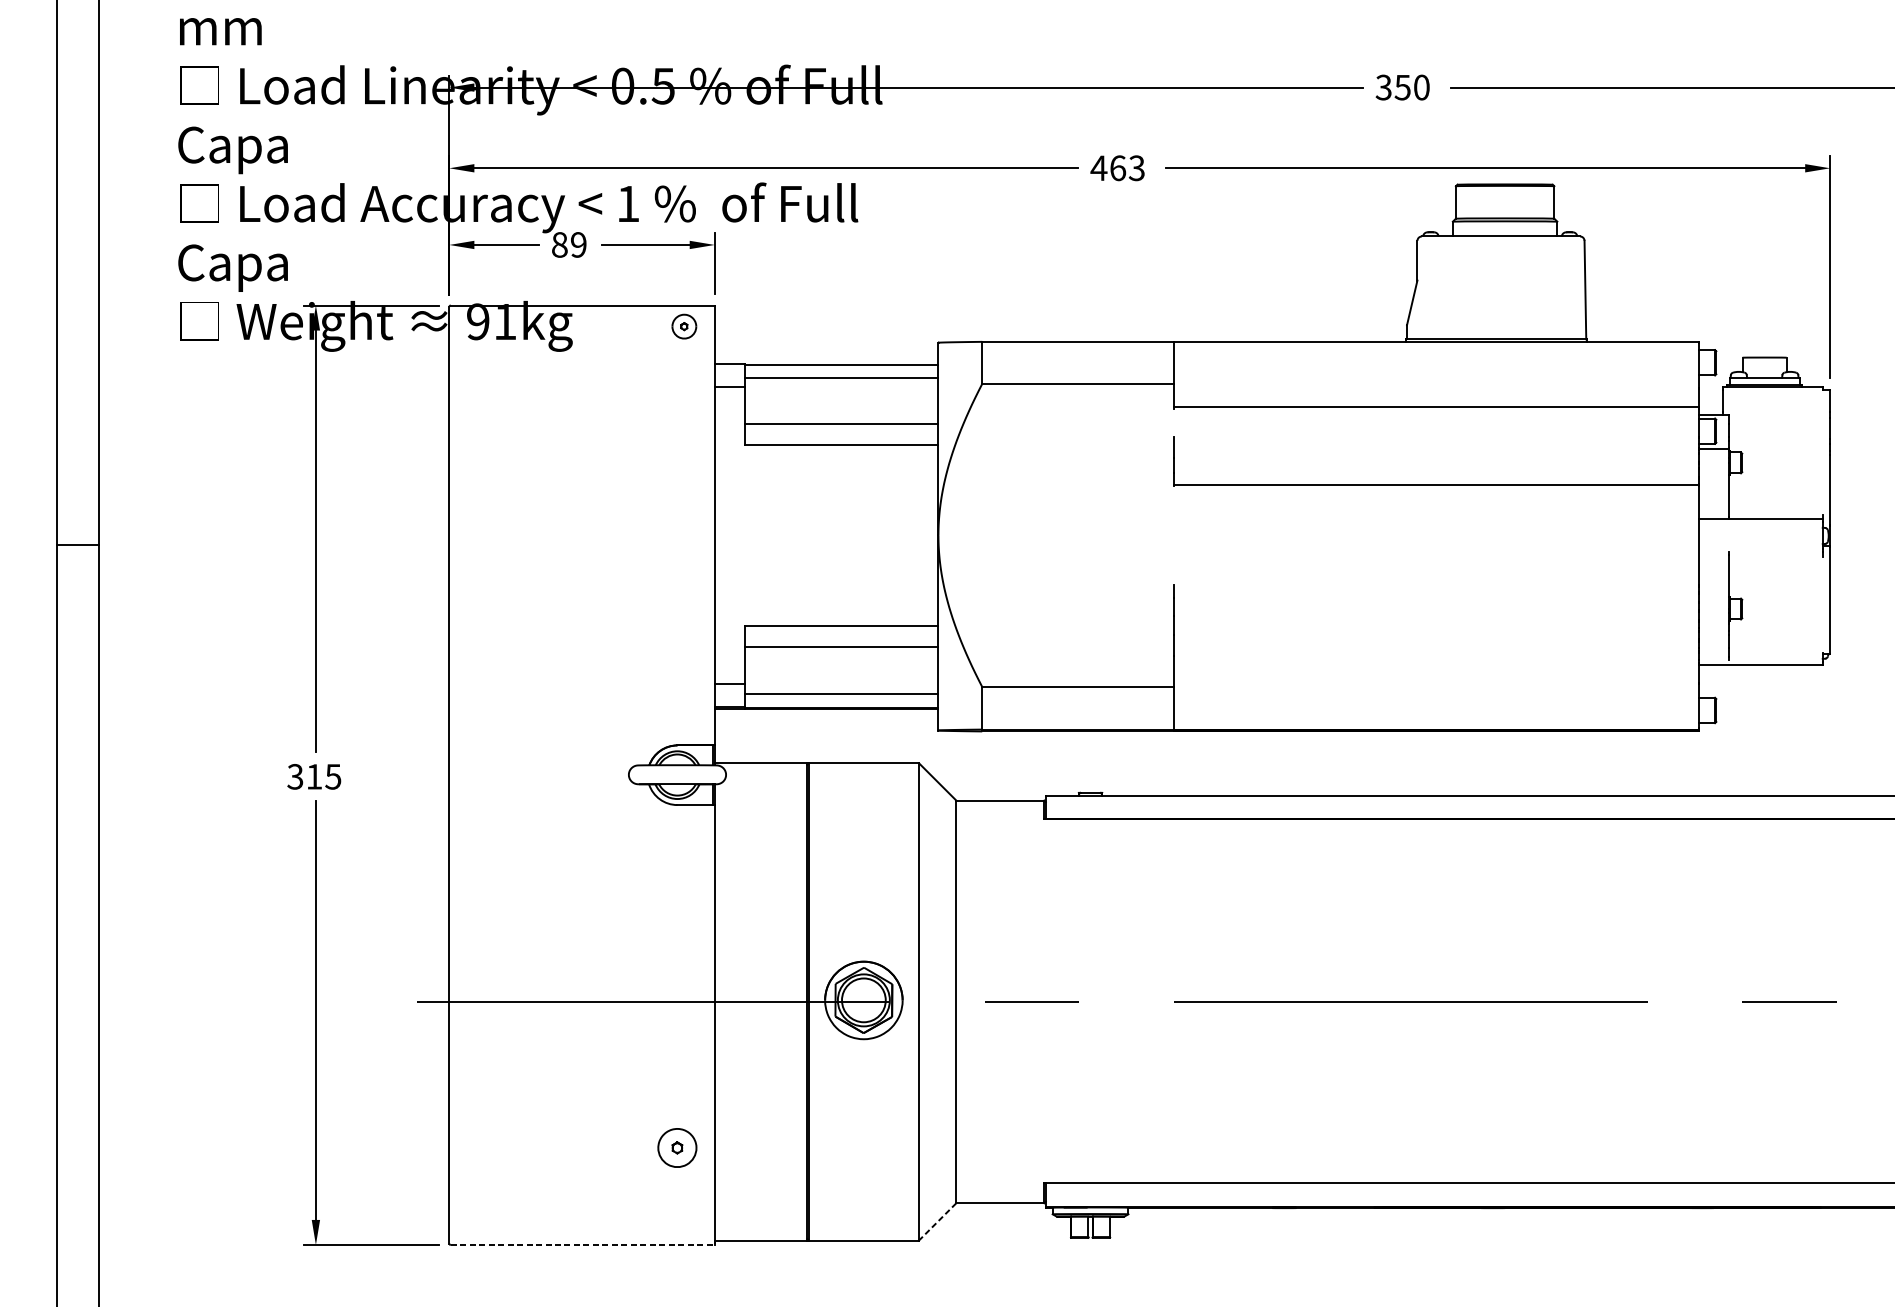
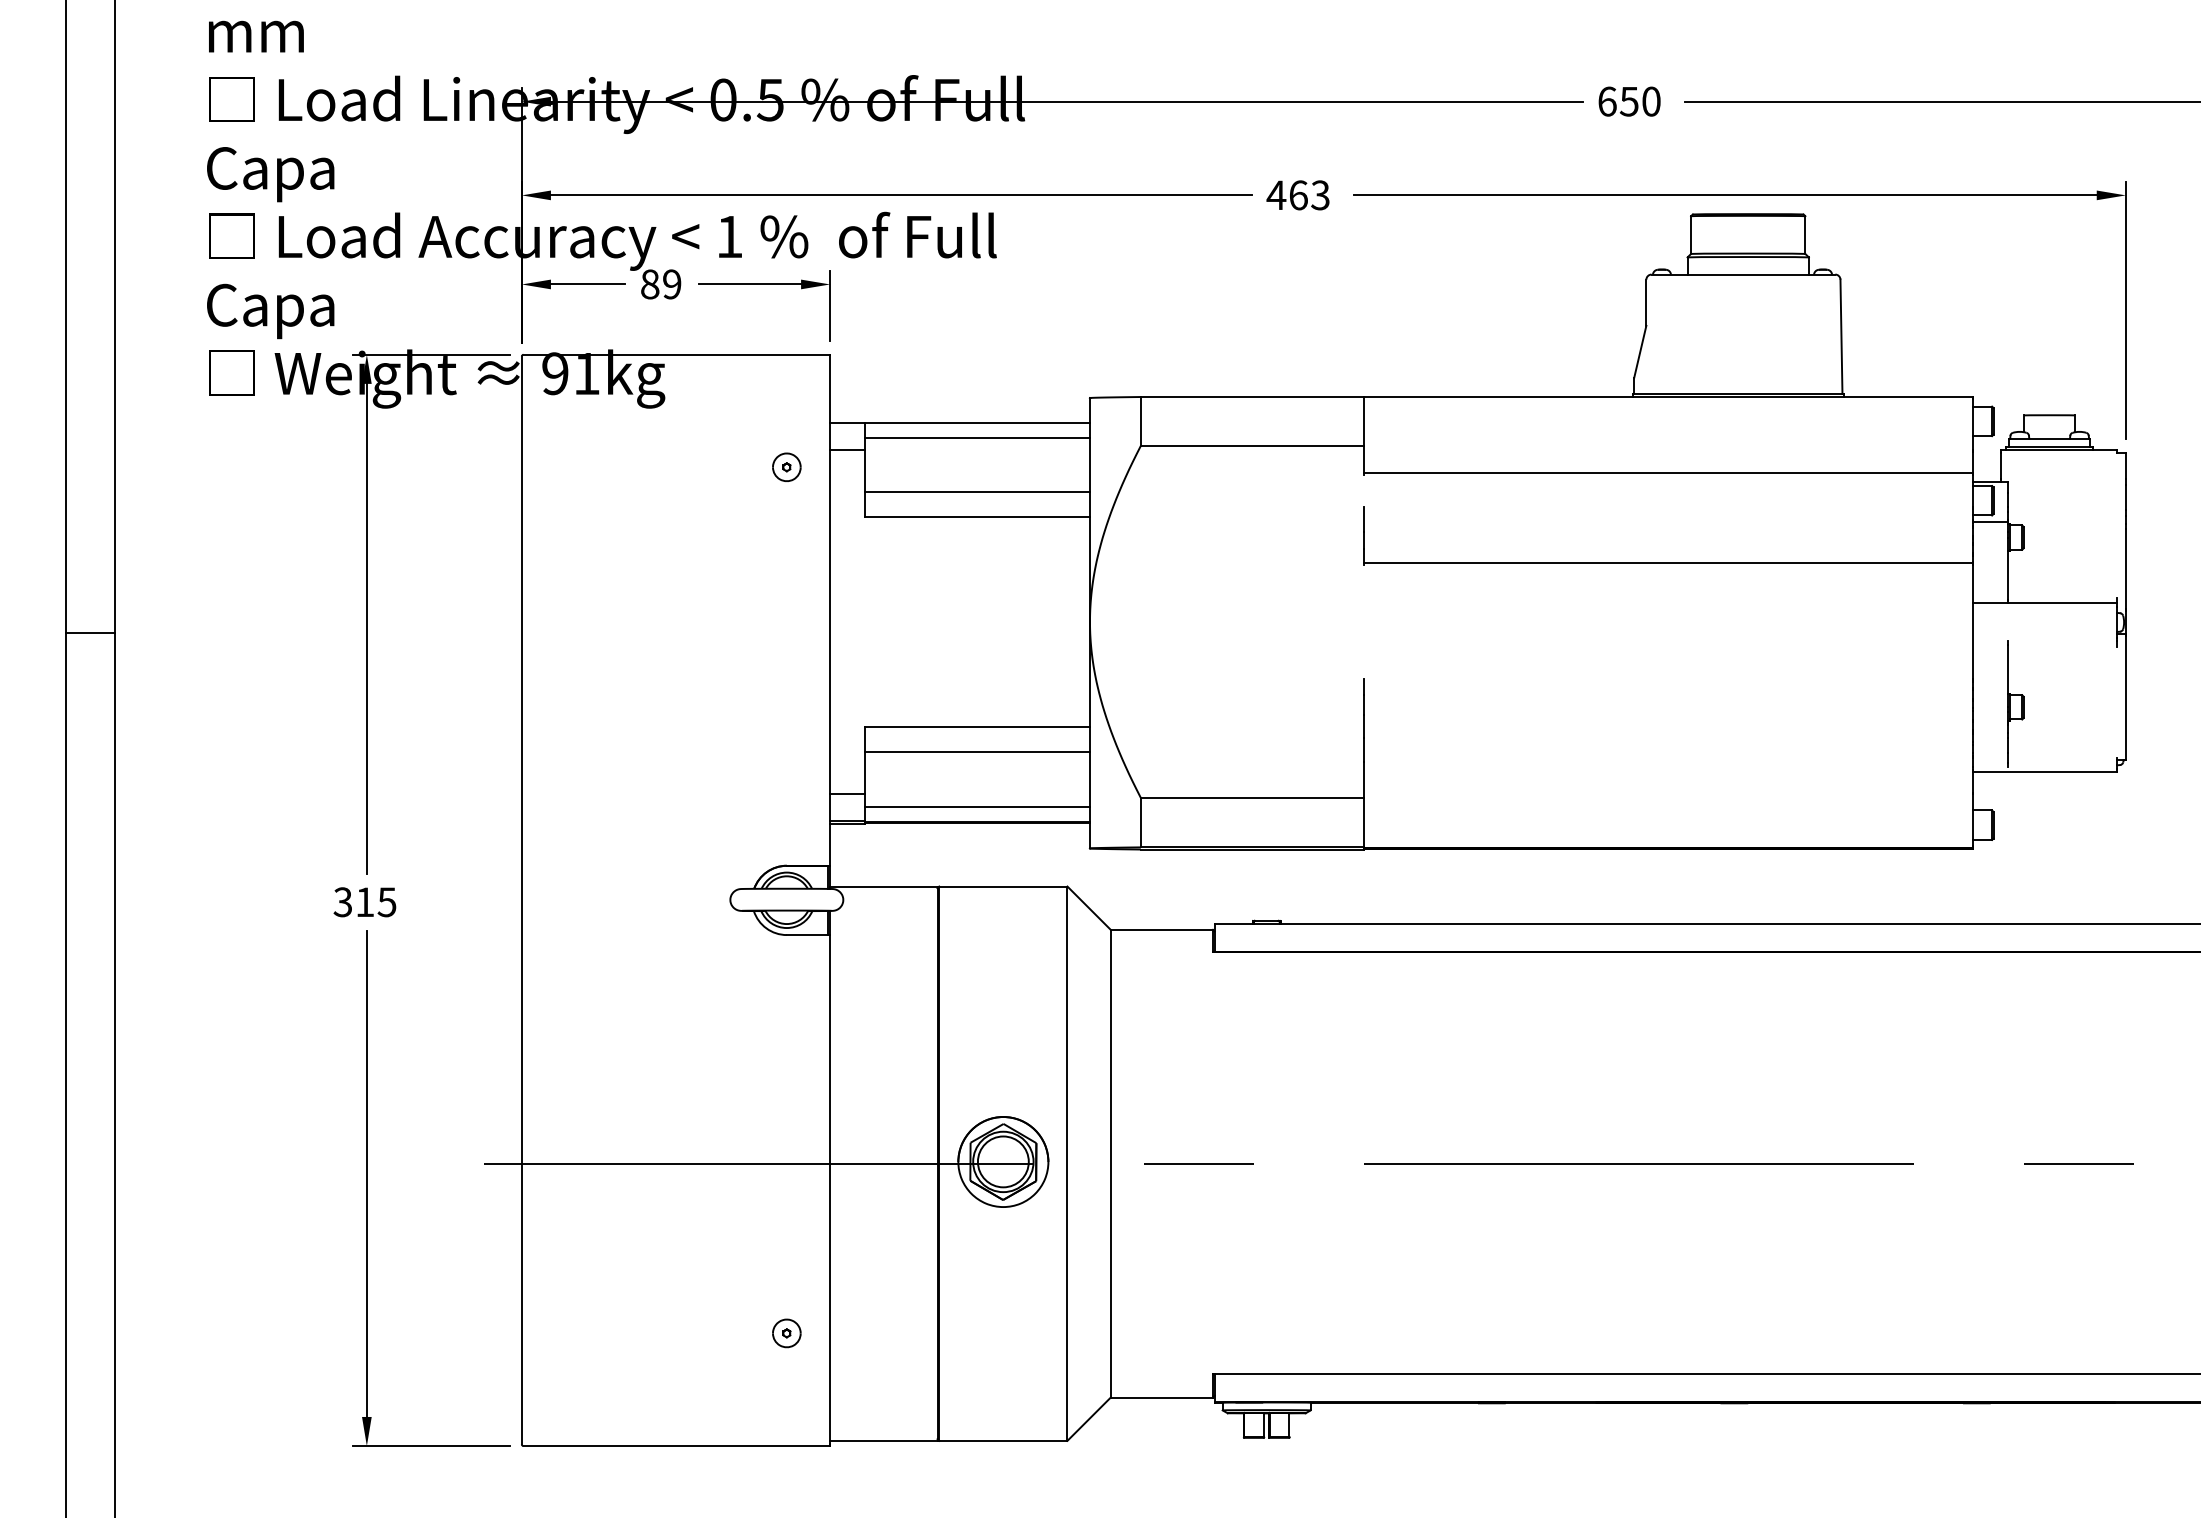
text: (1383, 87) -> (1606, 101), 350 -> 650
part: (684, 325) -> (786, 466), moved
part: (677, 1148) -> (786, 1333), size x0.62
line: (938, 1222) -> (1089, 1419), dashed -> solid
line: (583, 1245) -> (677, 1446), dashed -> solid

